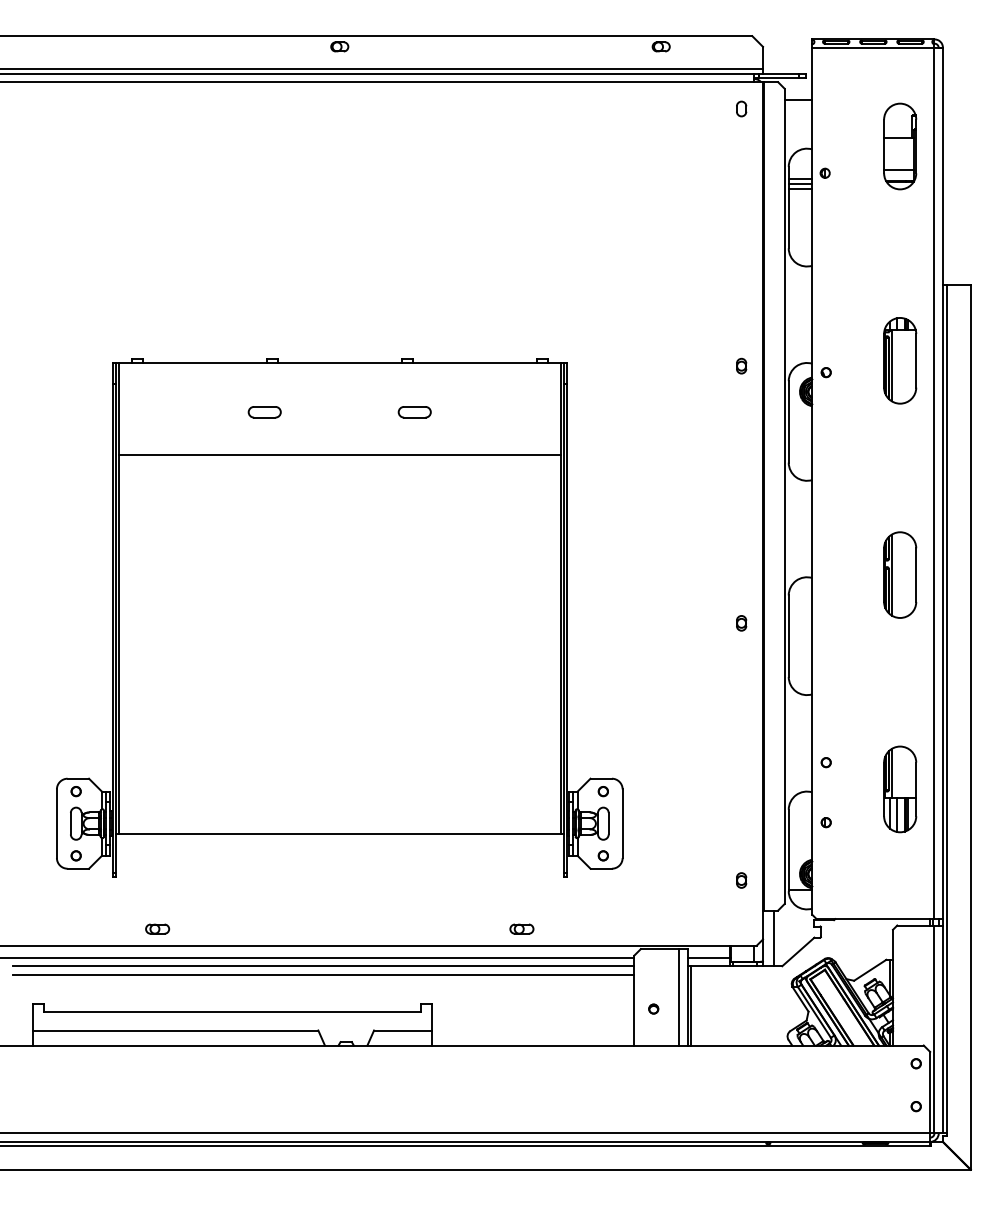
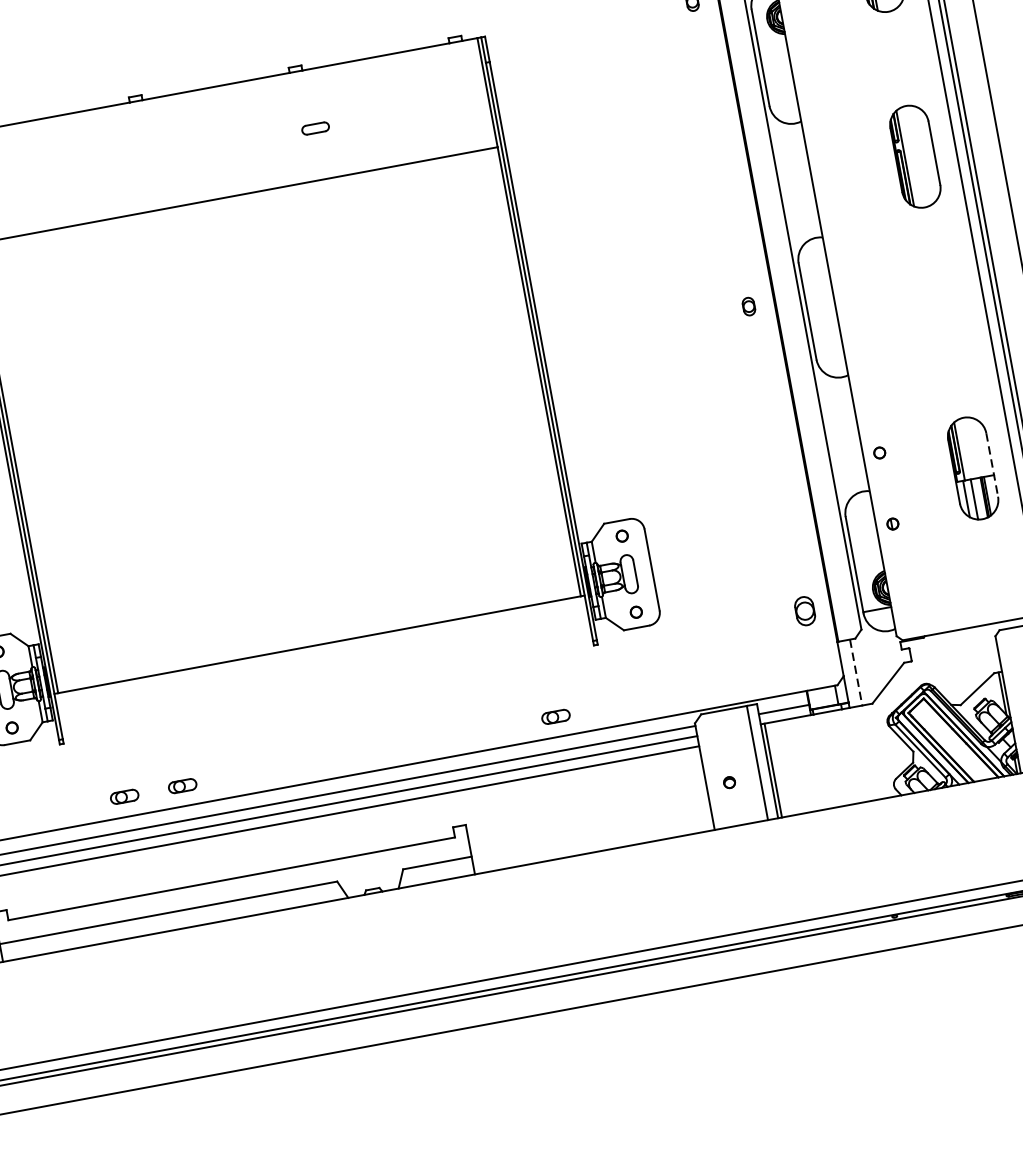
part: (264, 412) -> (137, 161), removed
part: (414, 412) -> (315, 128), size x0.7
part: (900, 574) -> (915, 155), moved
line: (916, 789) -> (992, 464), solid -> dashed
part: (741, 880) -> (805, 611), size x1.6
part: (206, 928) -> (182, 785), added
line: (773, 938) -> (855, 672), solid -> dashed

